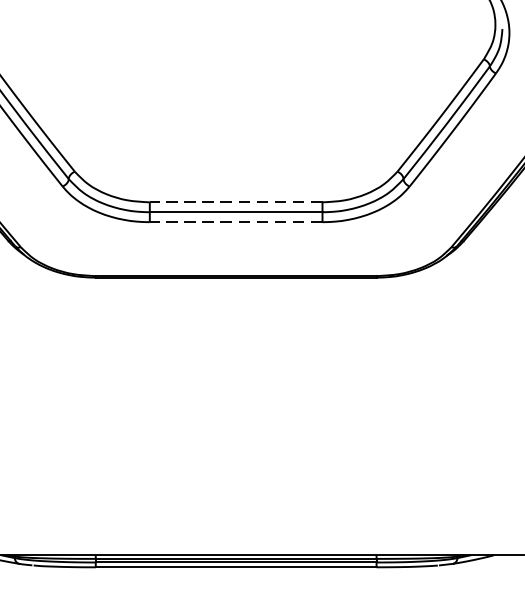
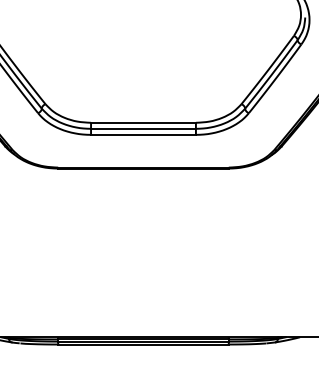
line: (236, 201) -> (143, 122), dashed -> solid
line: (236, 221) -> (143, 134), dashed -> solid

